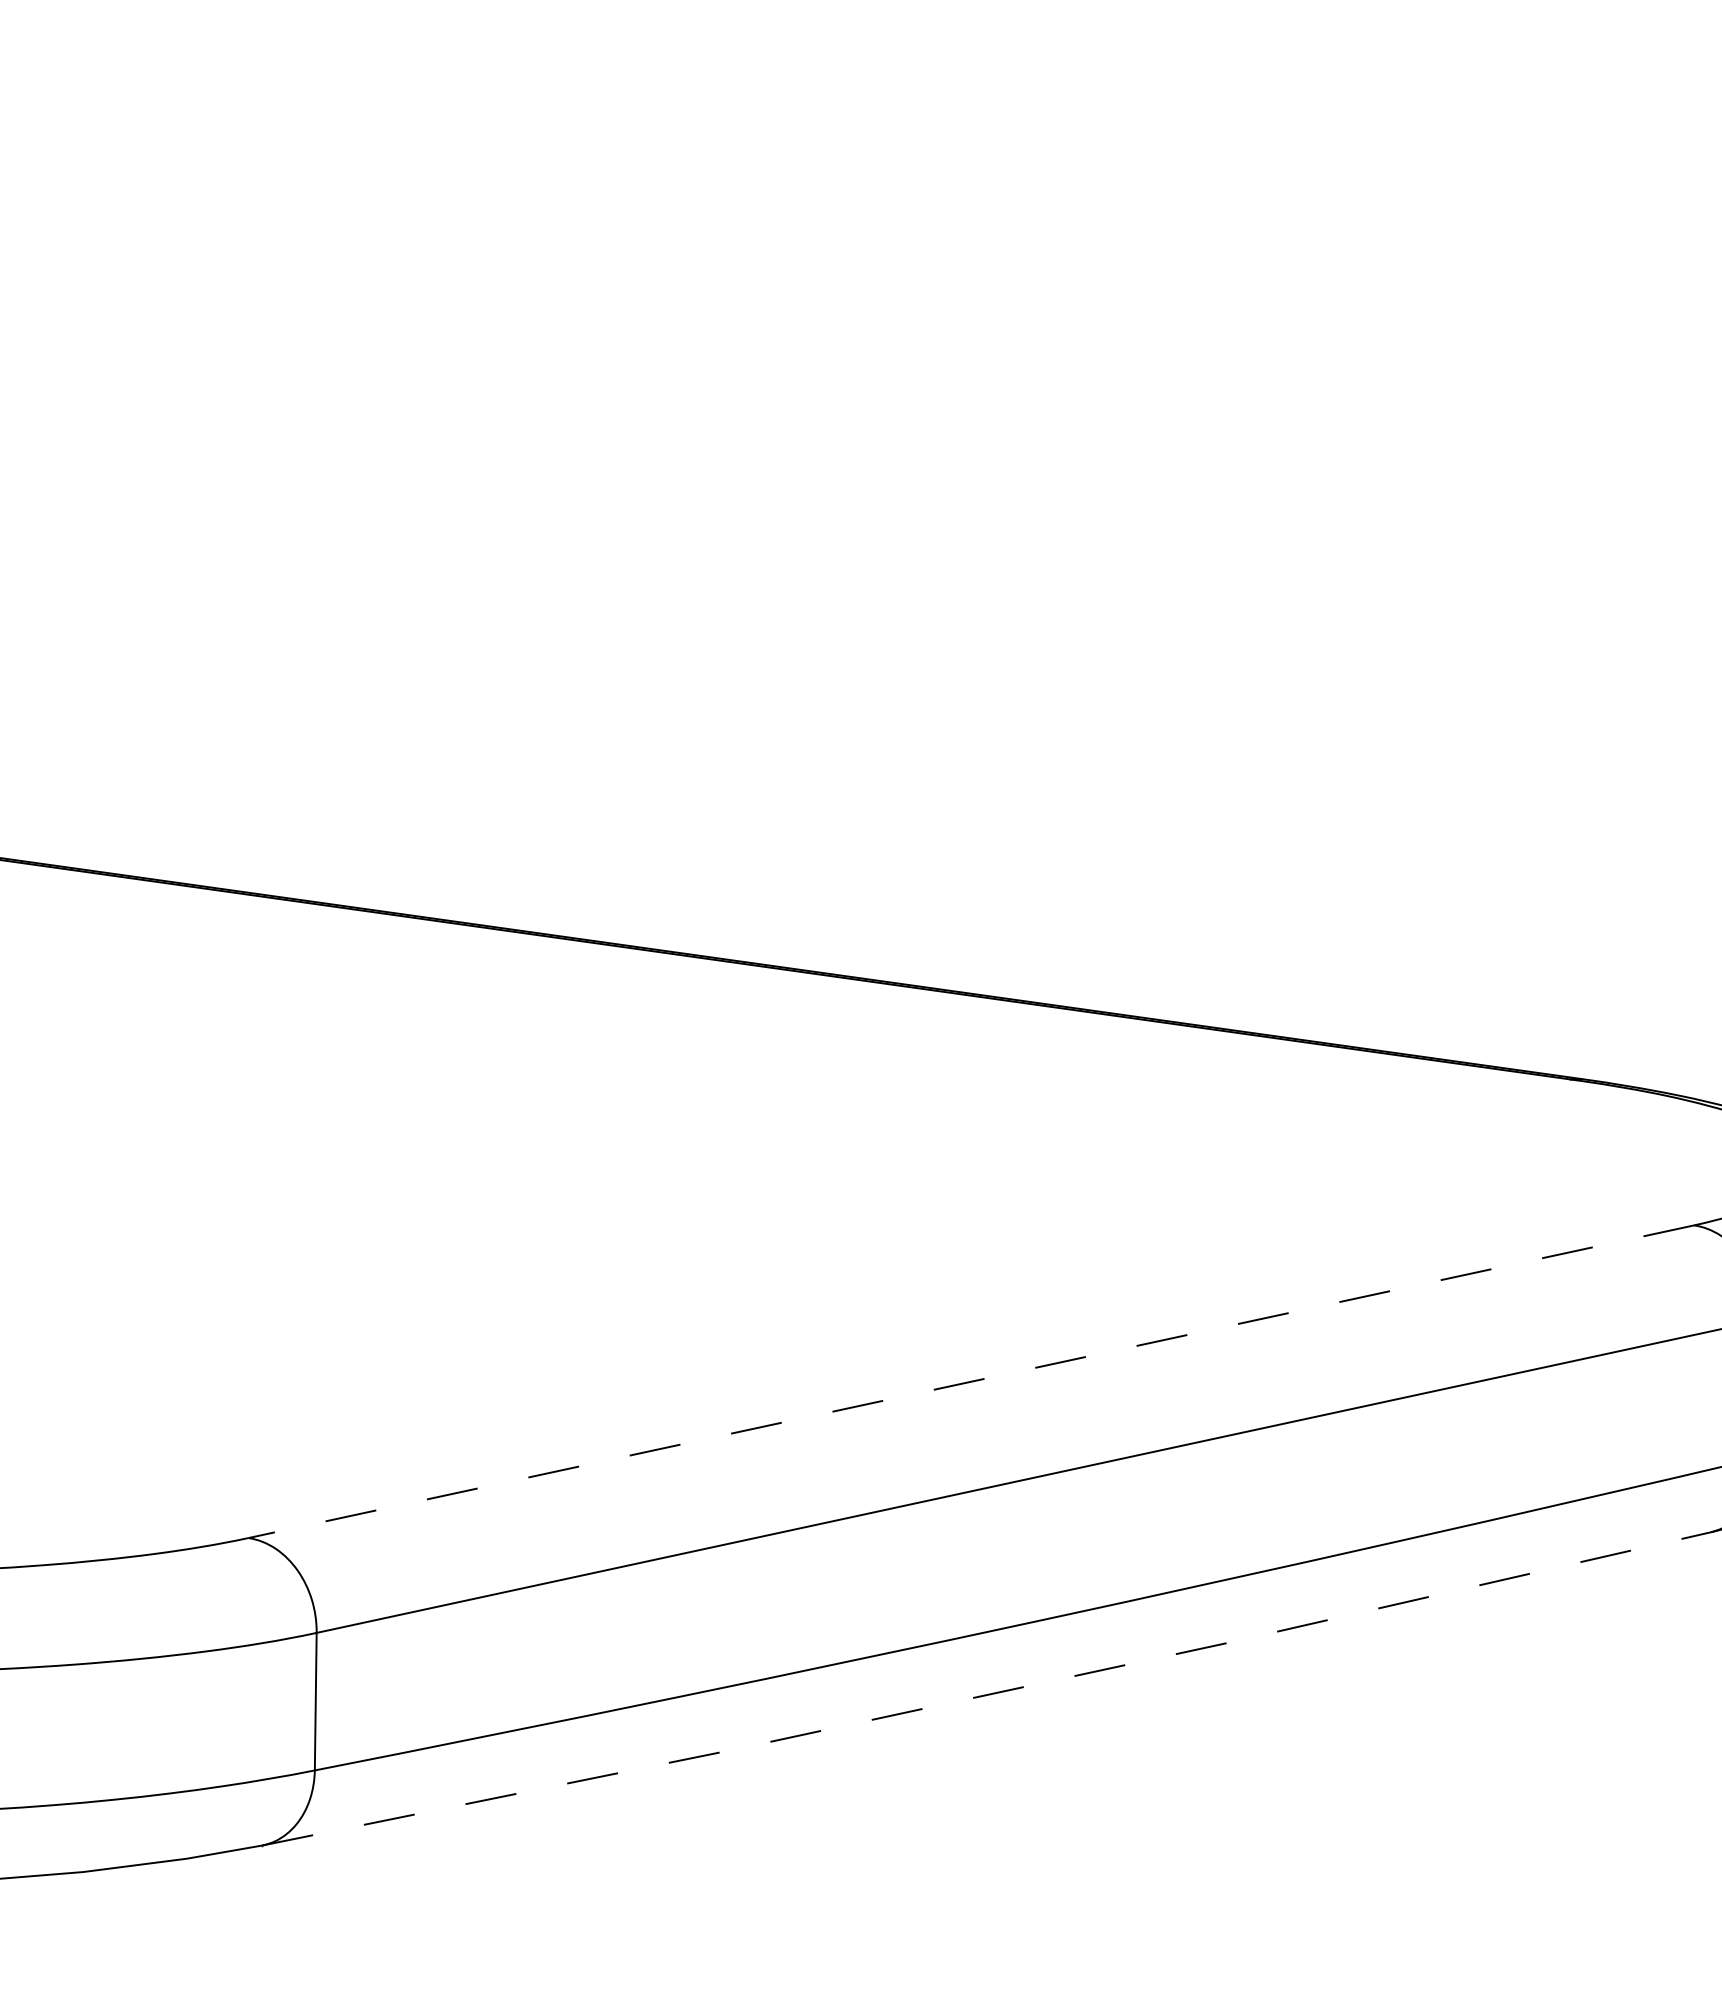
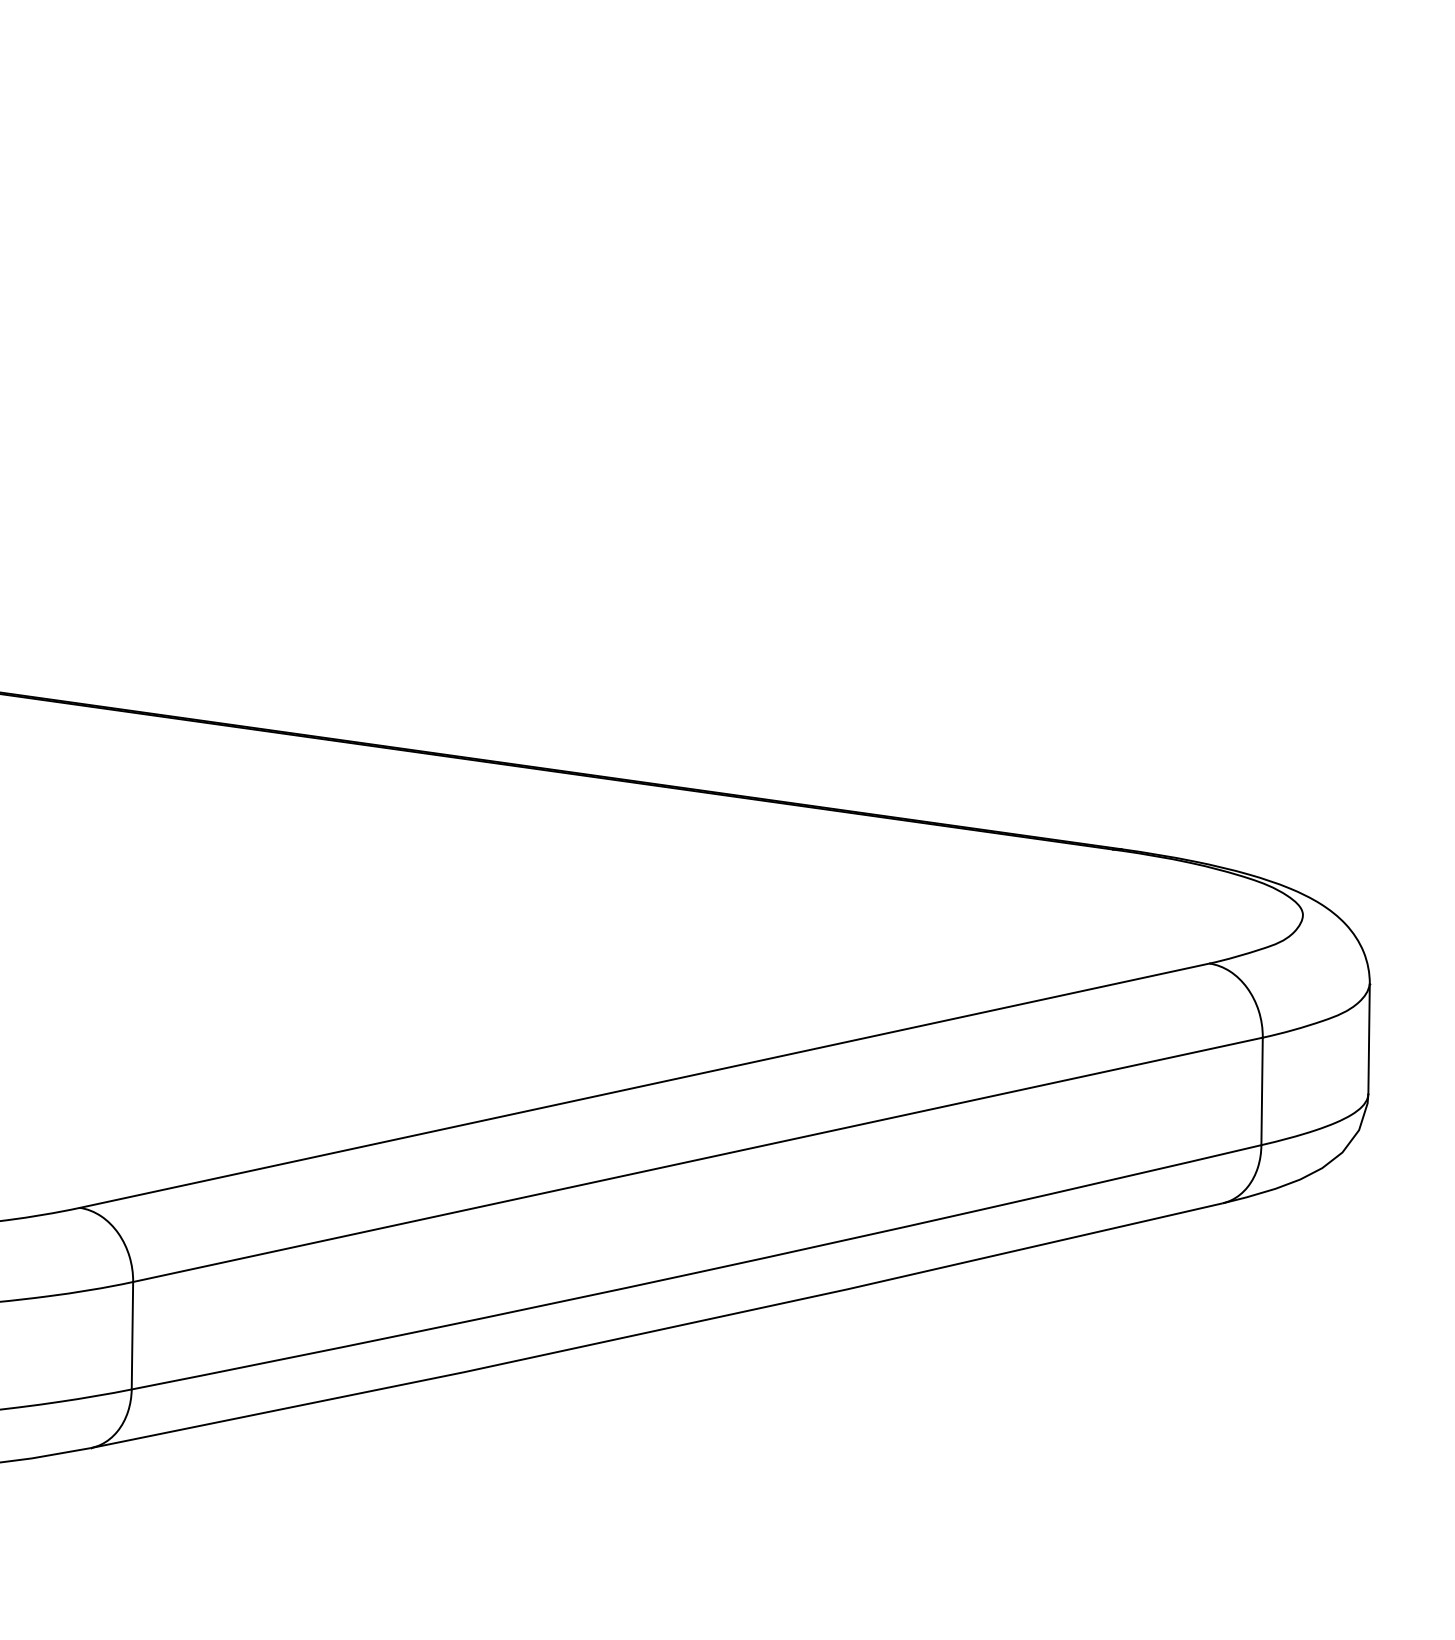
line: (971, 1381) -> (644, 1085), dashed -> solid
line: (987, 1694) -> (657, 1330), dashed -> solid

